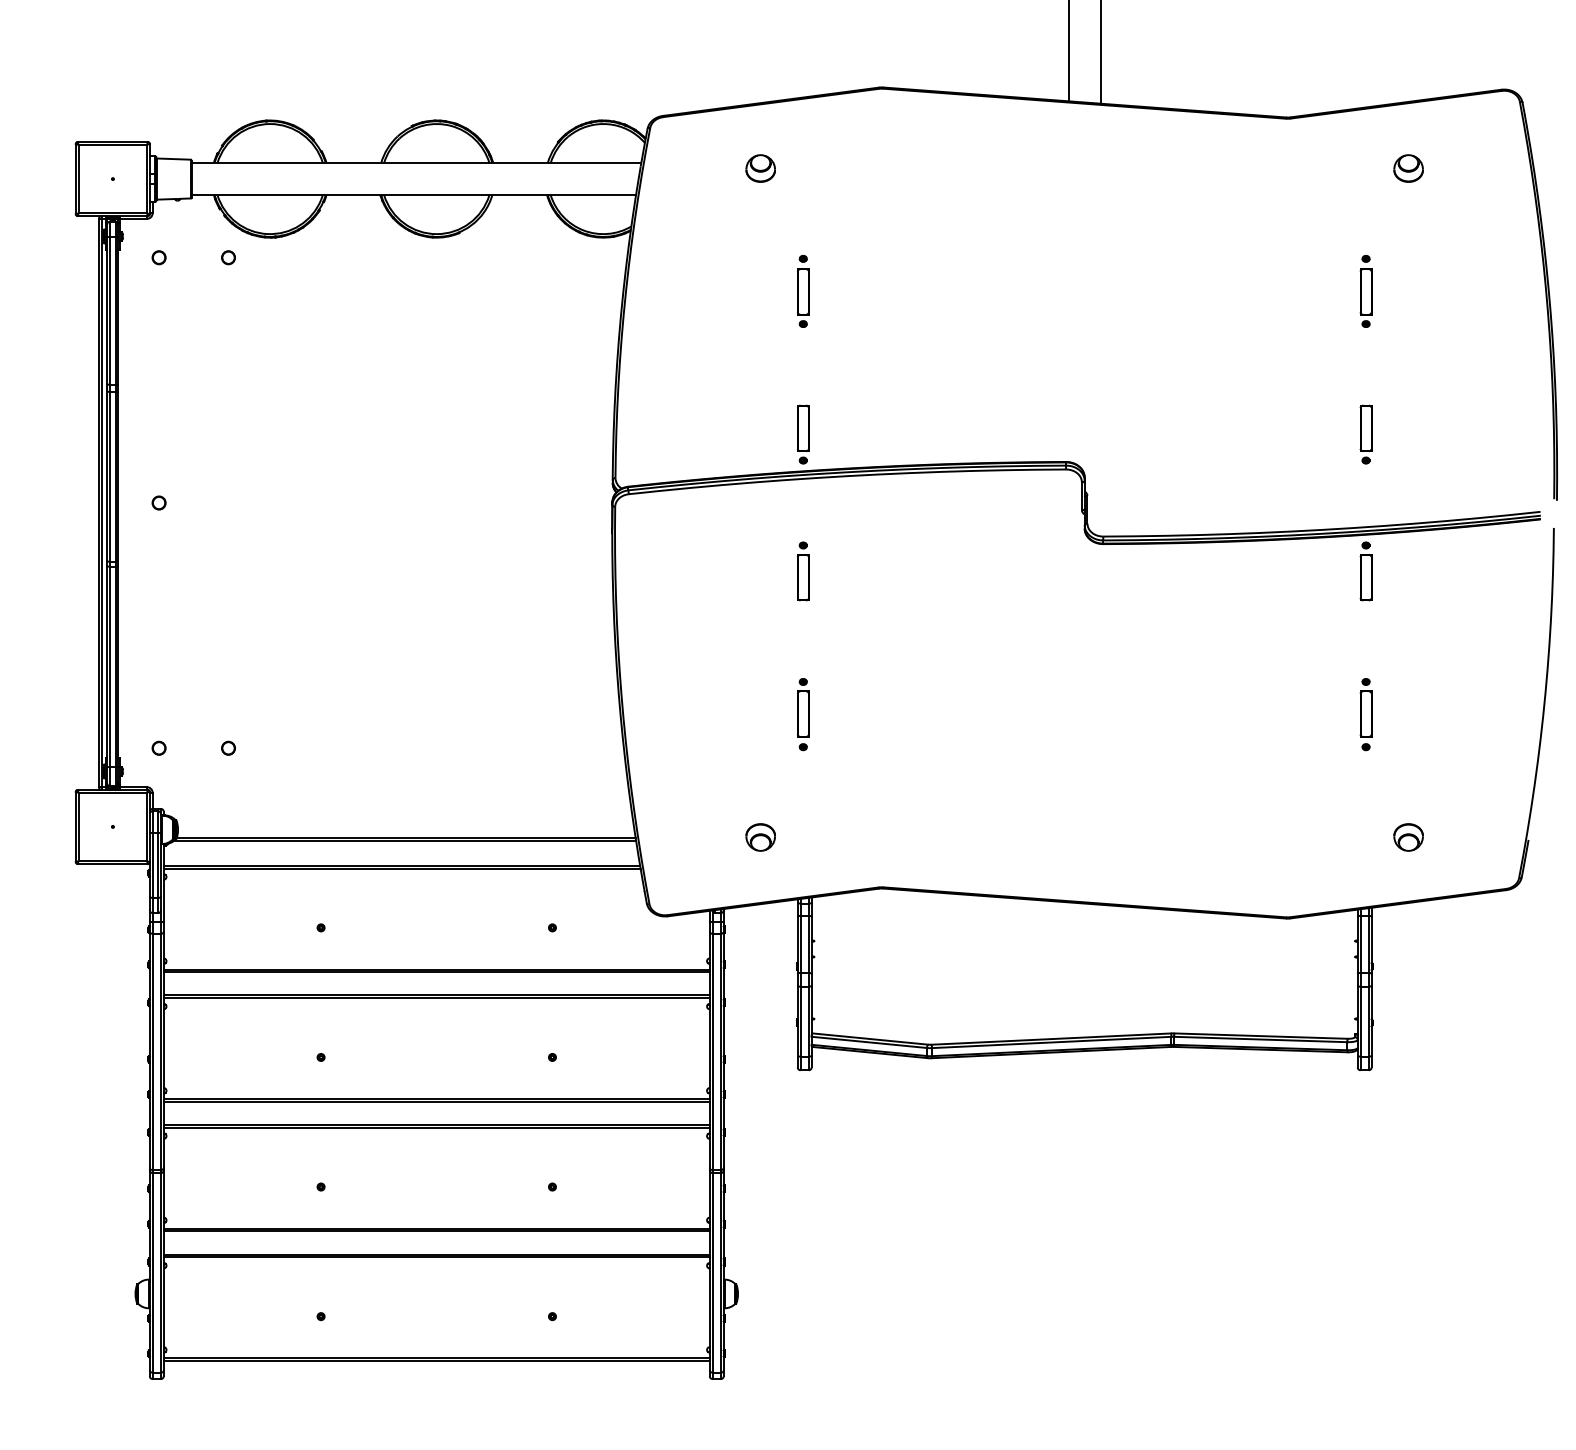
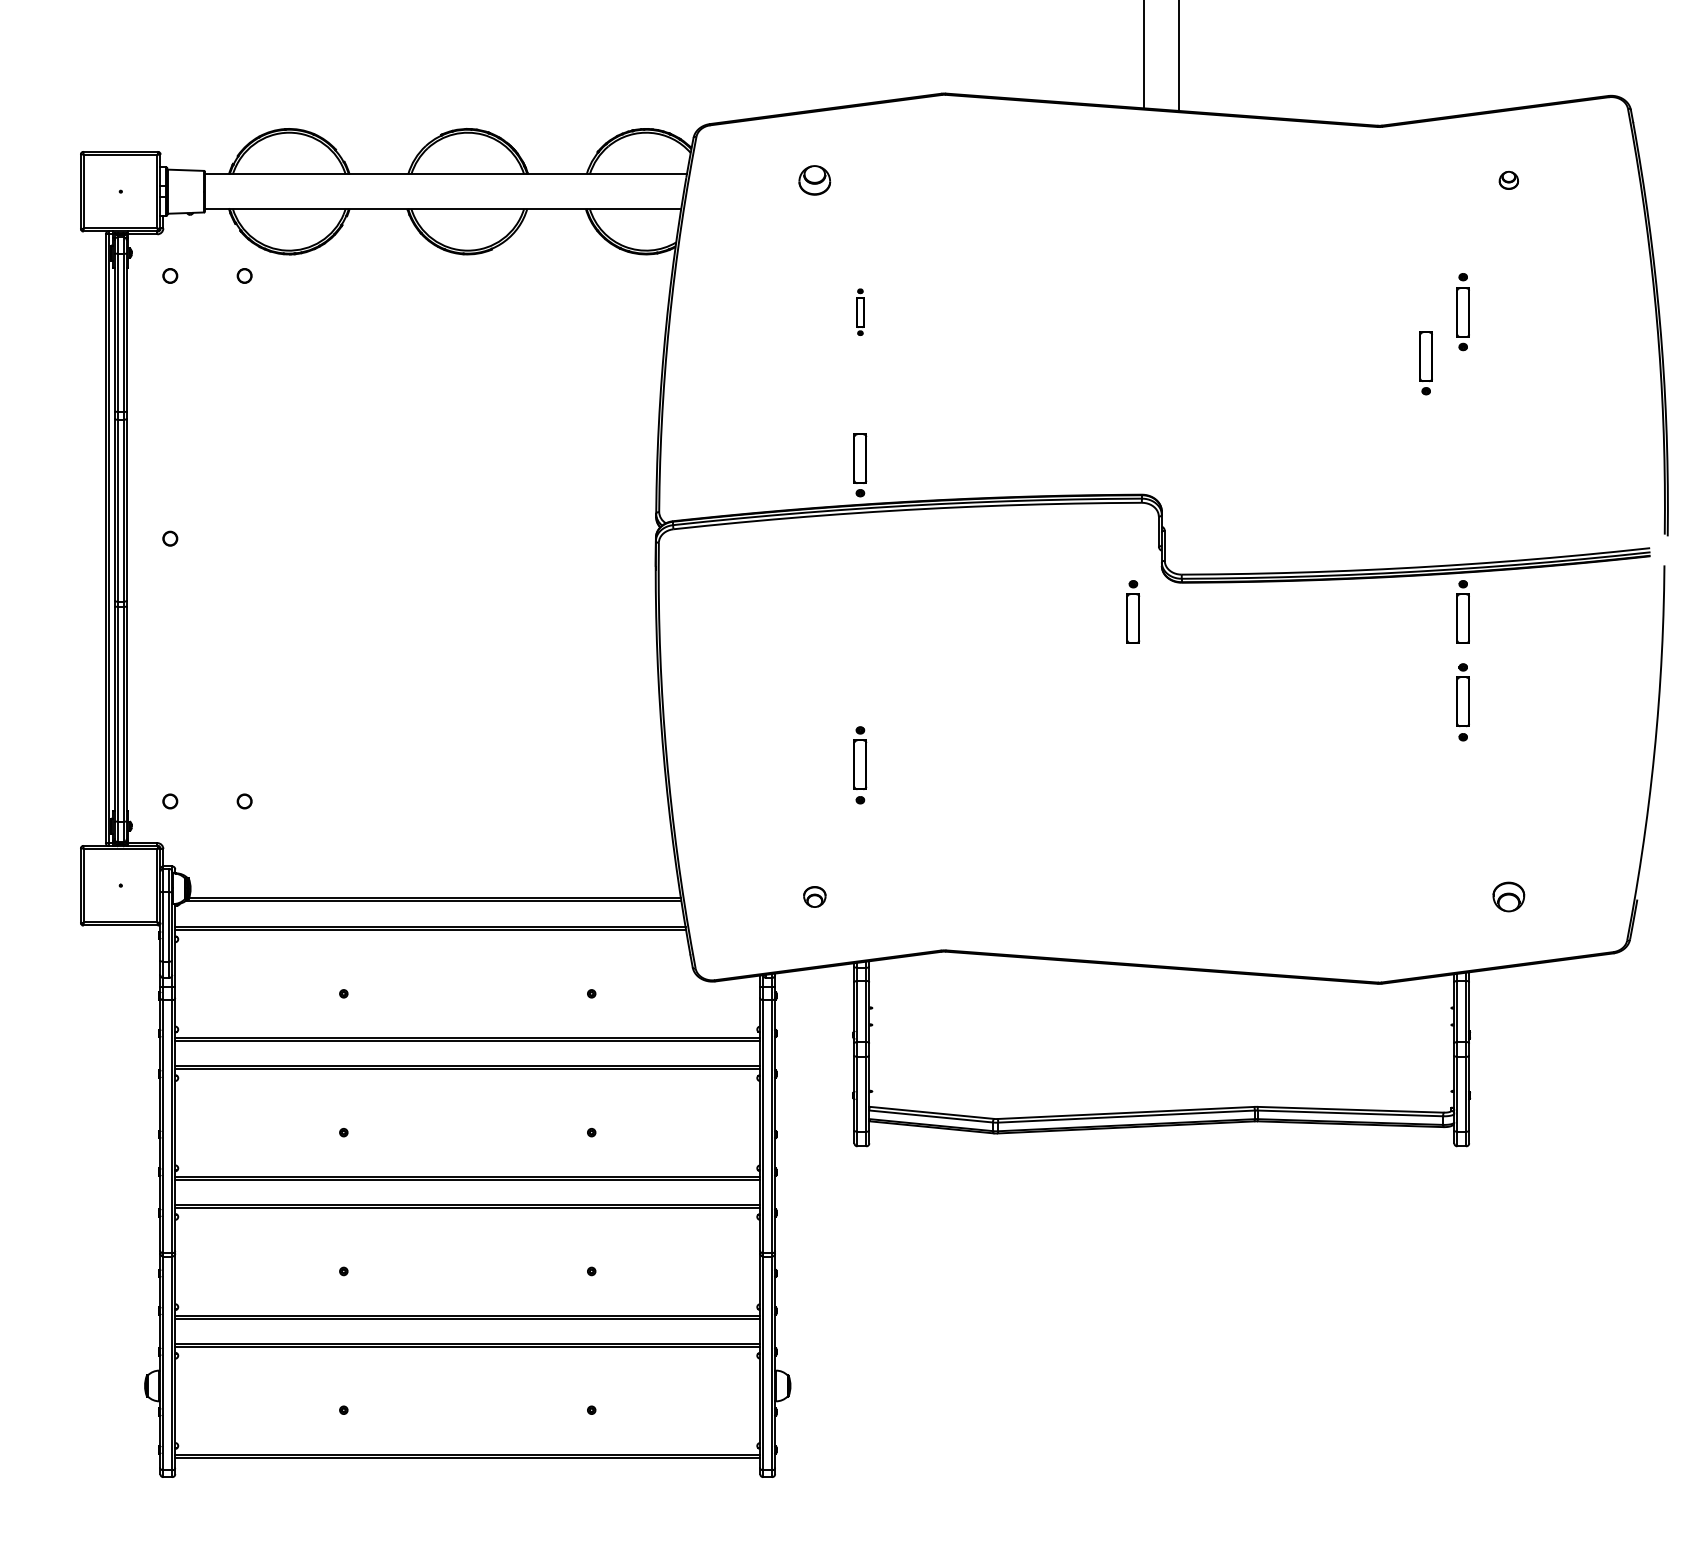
part: (1408, 168) -> (1508, 180), size x0.6
part: (803, 291) -> (860, 312), size x0.6
part: (1365, 434) -> (1425, 363), moved
part: (803, 570) -> (1133, 611), moved
part: (1365, 714) -> (1462, 702), moved
part: (760, 837) -> (814, 896), size x0.7

